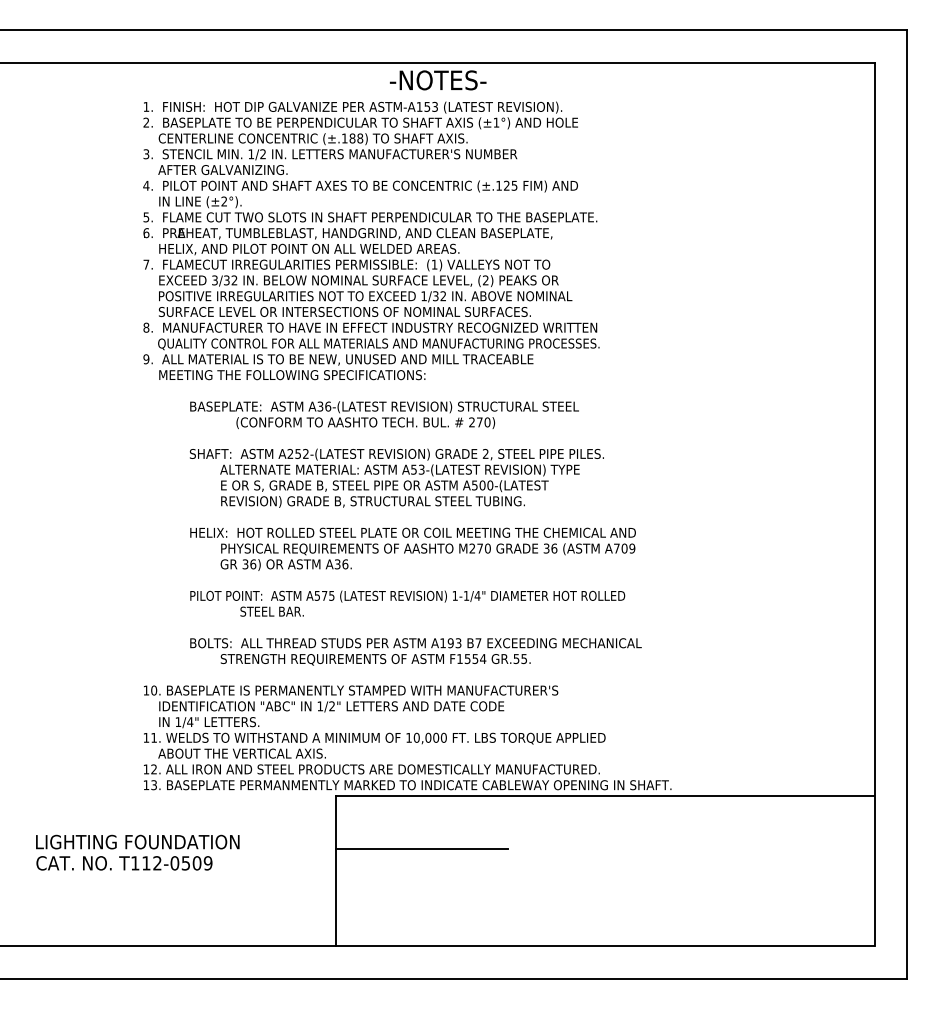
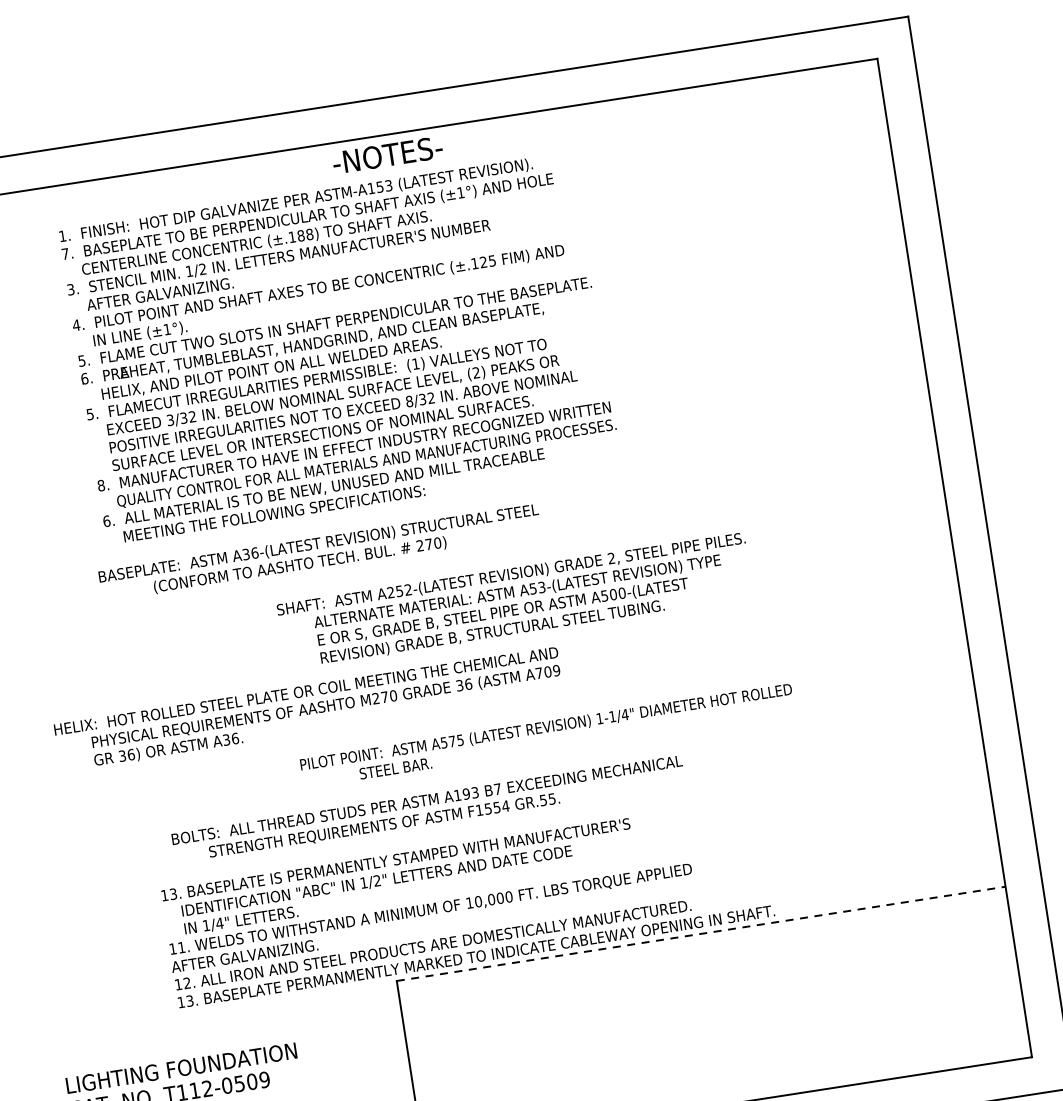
text: (146, 122) -> (65, 253), 2. -> 7.
text: (223, 201) -> (166, 329), (±2°). -> (±1°).
text: (146, 264) -> (90, 414), 7. -> 5.
text: (424, 296) -> (409, 401), 1/32 -> 8/32
text: (146, 359) -> (106, 521), 9. -> 6.
text: (384, 414) -> (319, 552), moved
text: (396, 477) -> (514, 600), moved
text: (412, 548) -> (308, 708), moved
text: (407, 603) -> (547, 735), moved
text: (415, 651) -> (428, 809), moved
text: (154, 690) -> (173, 894), 10. -> 13.
text: (233, 753) -> (274, 951), ABOUT THE VERTICAL AXIS. -> AFTER GALVANIZING.
line: (605, 795) -> (701, 933), solid -> dashed
line: (421, 849) -> (503, 1026), removed

